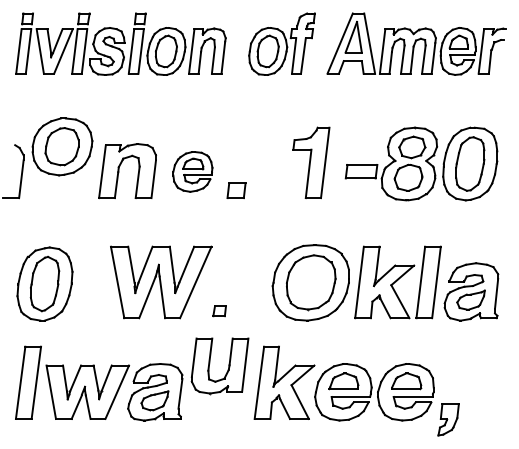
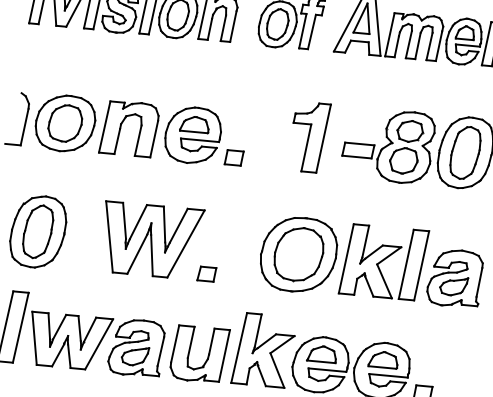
part: (62, 146) -> (65, 123), moved
part: (192, 171) -> (192, 135), size x1.43
part: (219, 311) -> (206, 274), size x1.43
part: (227, 369) -> (206, 358), moved

